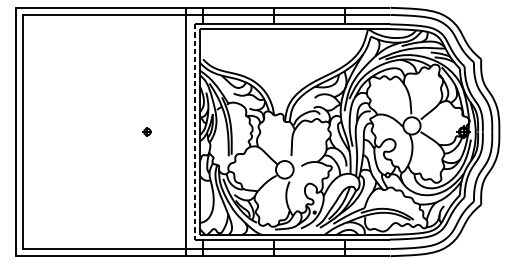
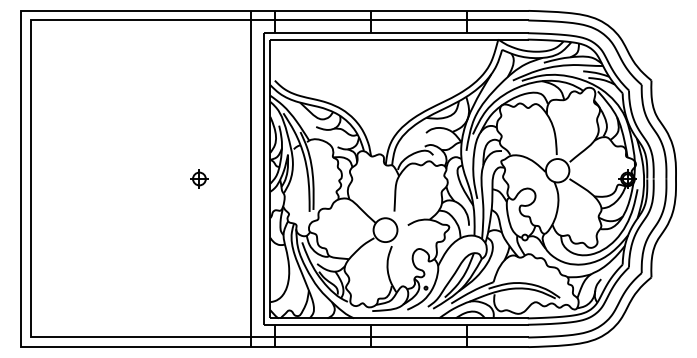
part: (147, 131) -> (199, 178), size x1.43
line: (194, 131) -> (263, 178), dashed -> solid

